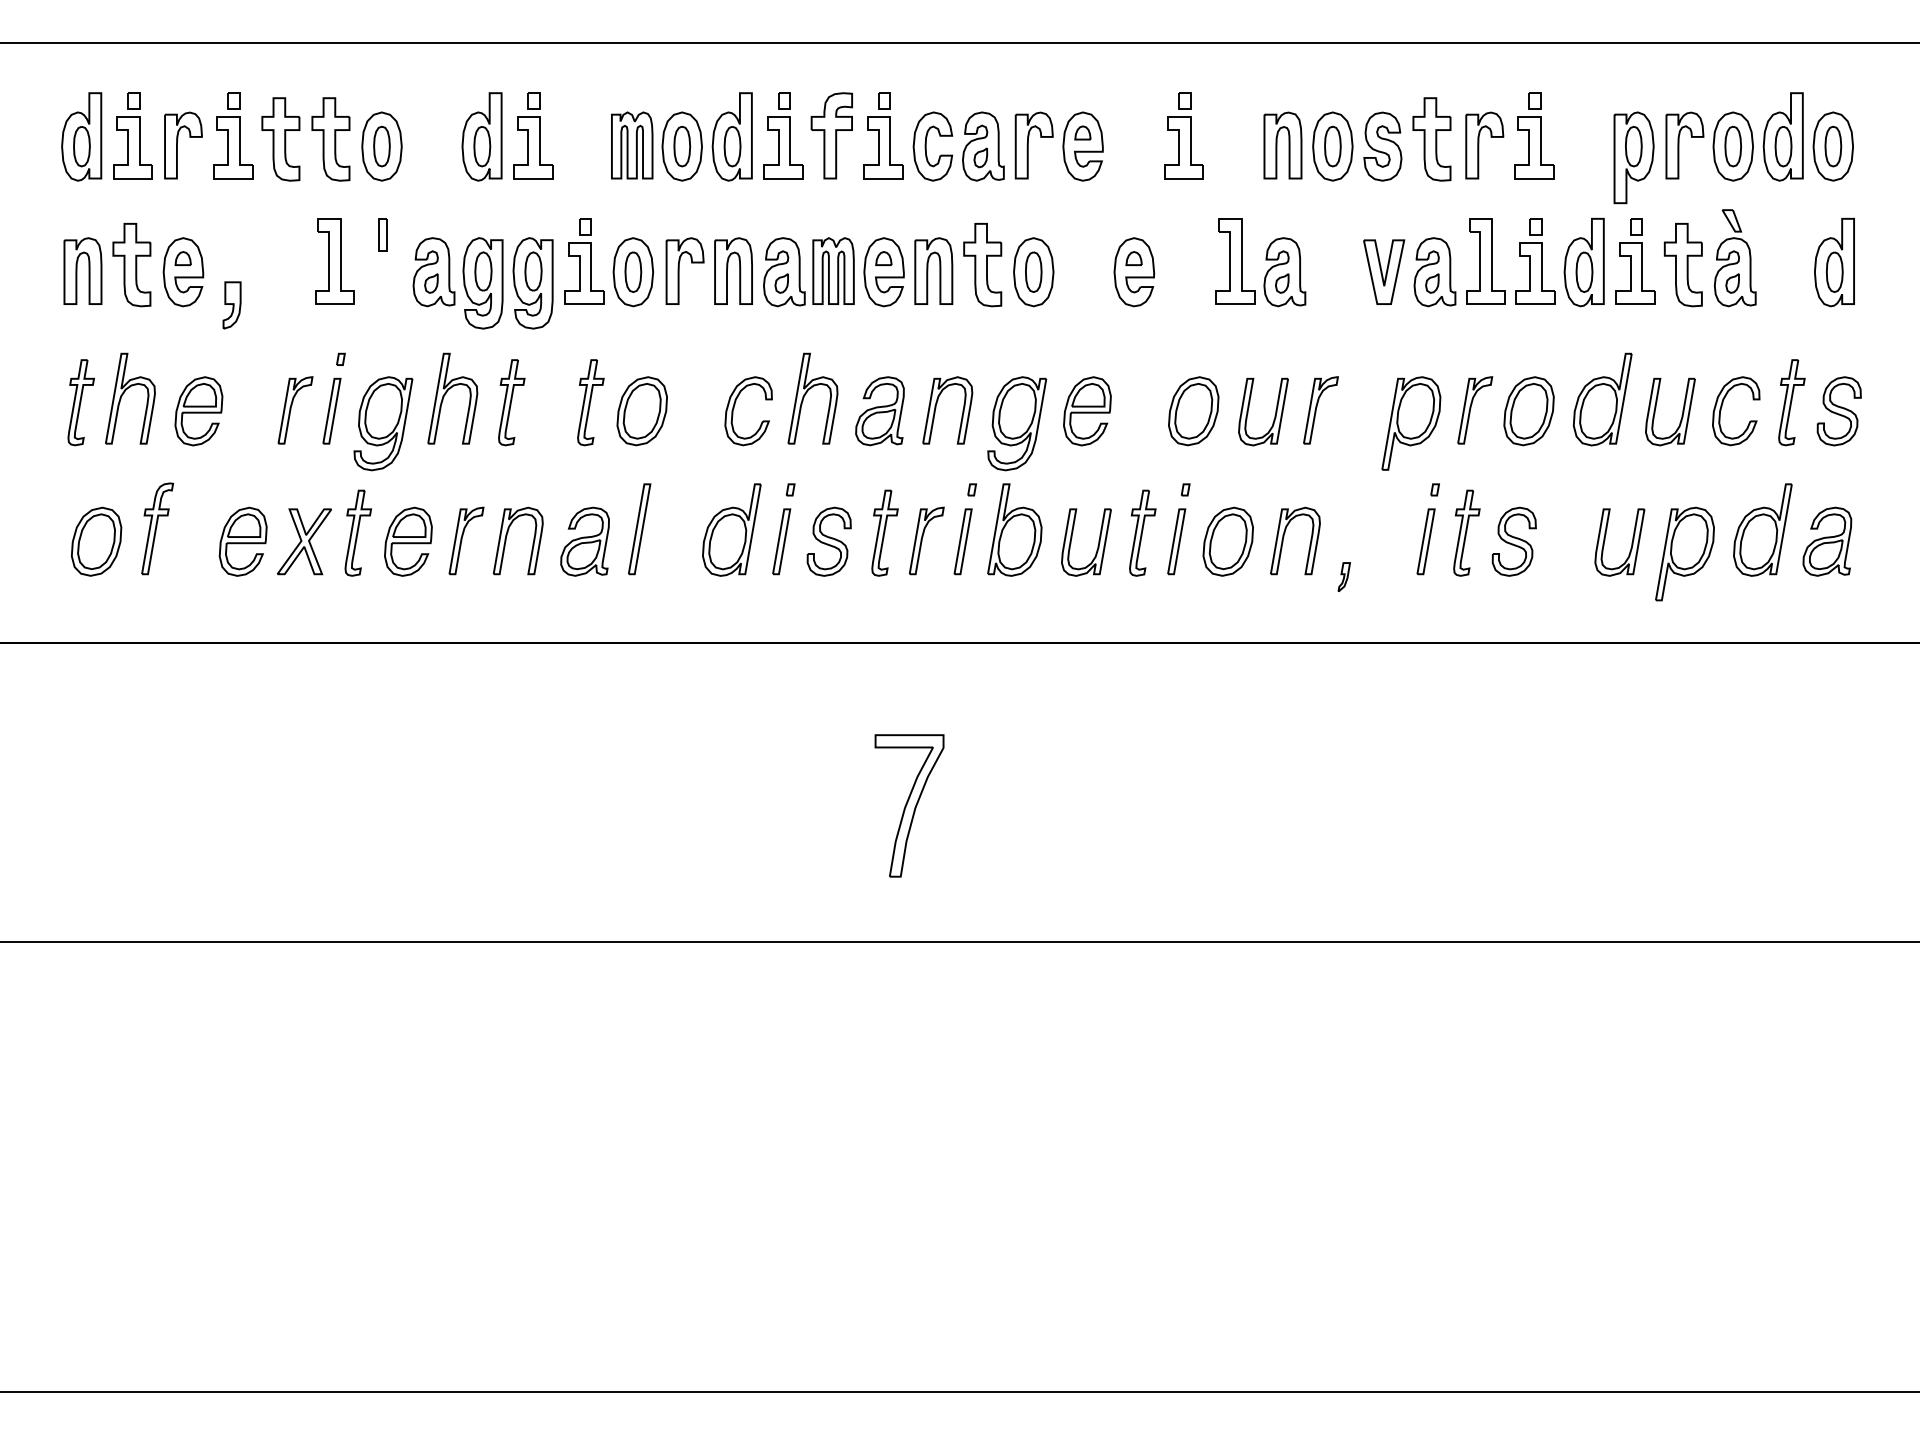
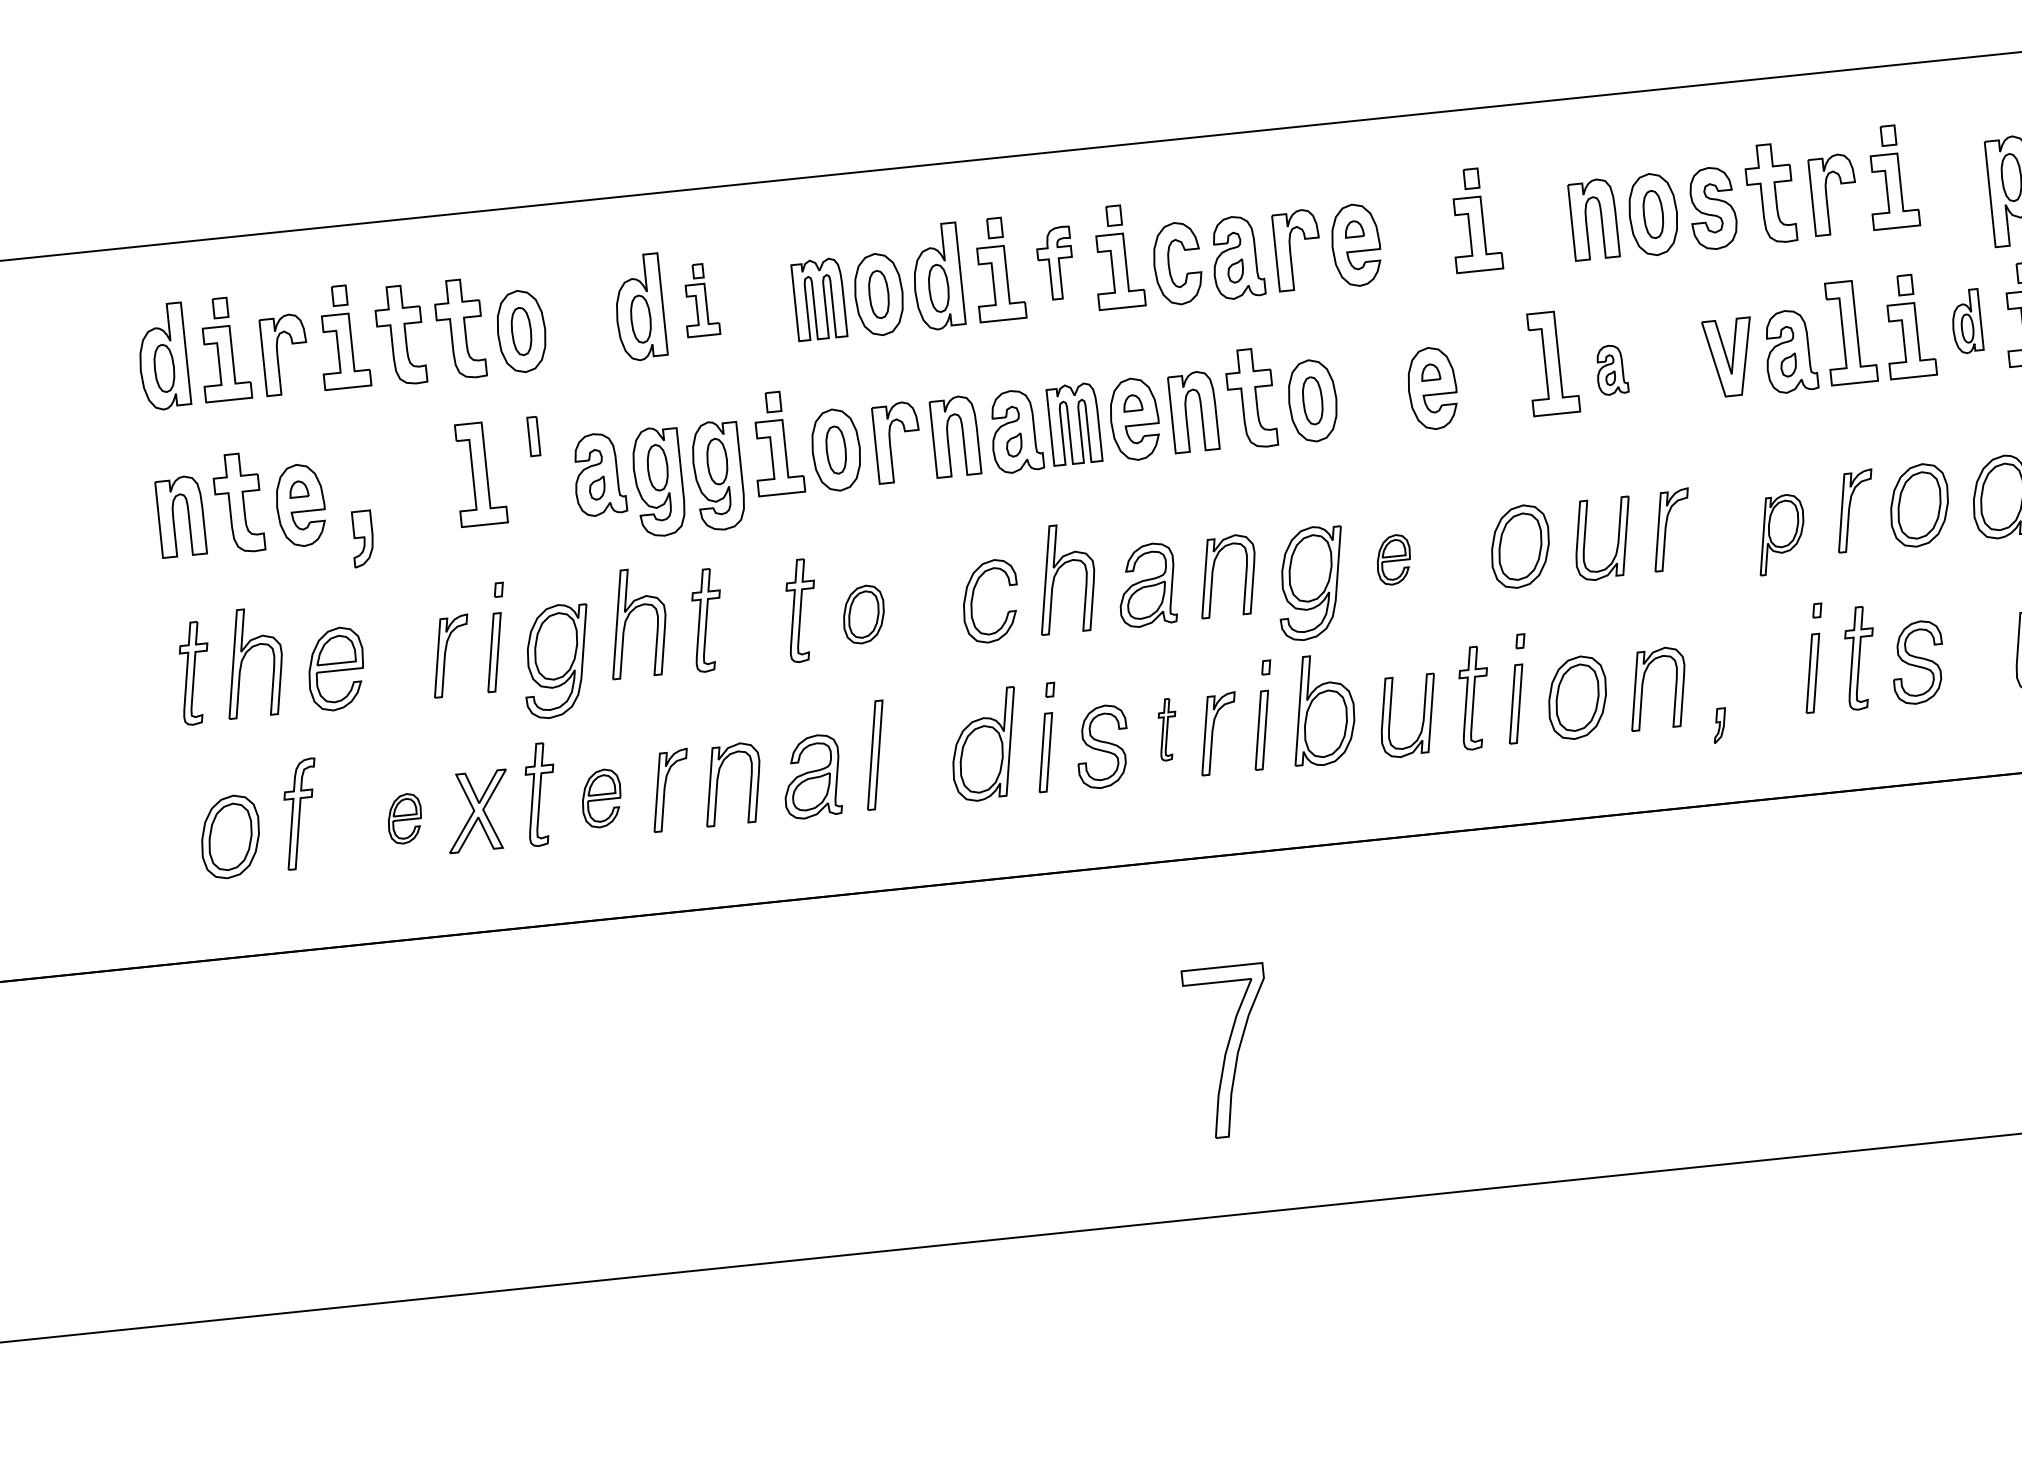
part: (533, 135) -> (700, 299), size x0.7
part: (831, 135) -> (1055, 262), size x0.7
part: (1583, 262) -> (1965, 321), size x0.6
part: (1284, 272) -> (1611, 370), size x0.6
part: (641, 411) -> (863, 614), size x0.7
part: (1087, 411) -> (1393, 560), size x0.6
part: (1411, 423) -> (1781, 534), size x0.7
part: (884, 532) -> (1167, 729), size x0.6
part: (242, 541) -> (404, 818), size x0.6
part: (408, 541) -> (601, 798), size x0.7

